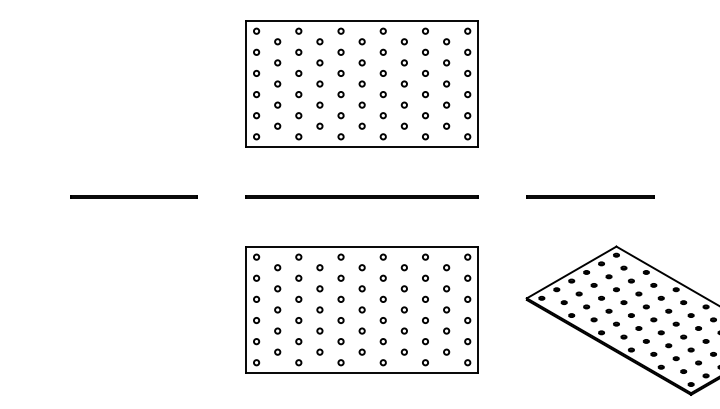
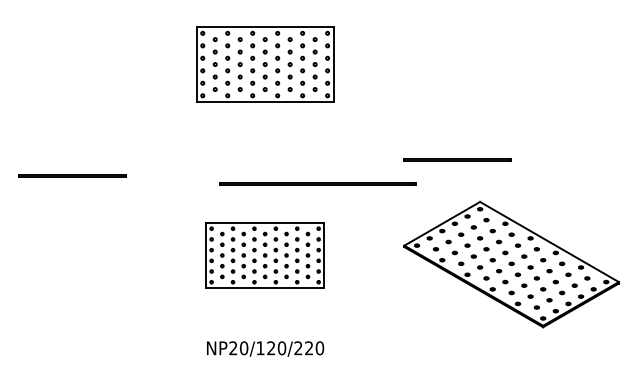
part: (361, 83) -> (264, 64), size x0.7
line: (133, 196) -> (72, 175), moved
line: (361, 196) -> (317, 183), moved
part: (361, 309) -> (264, 255), size x0.6

